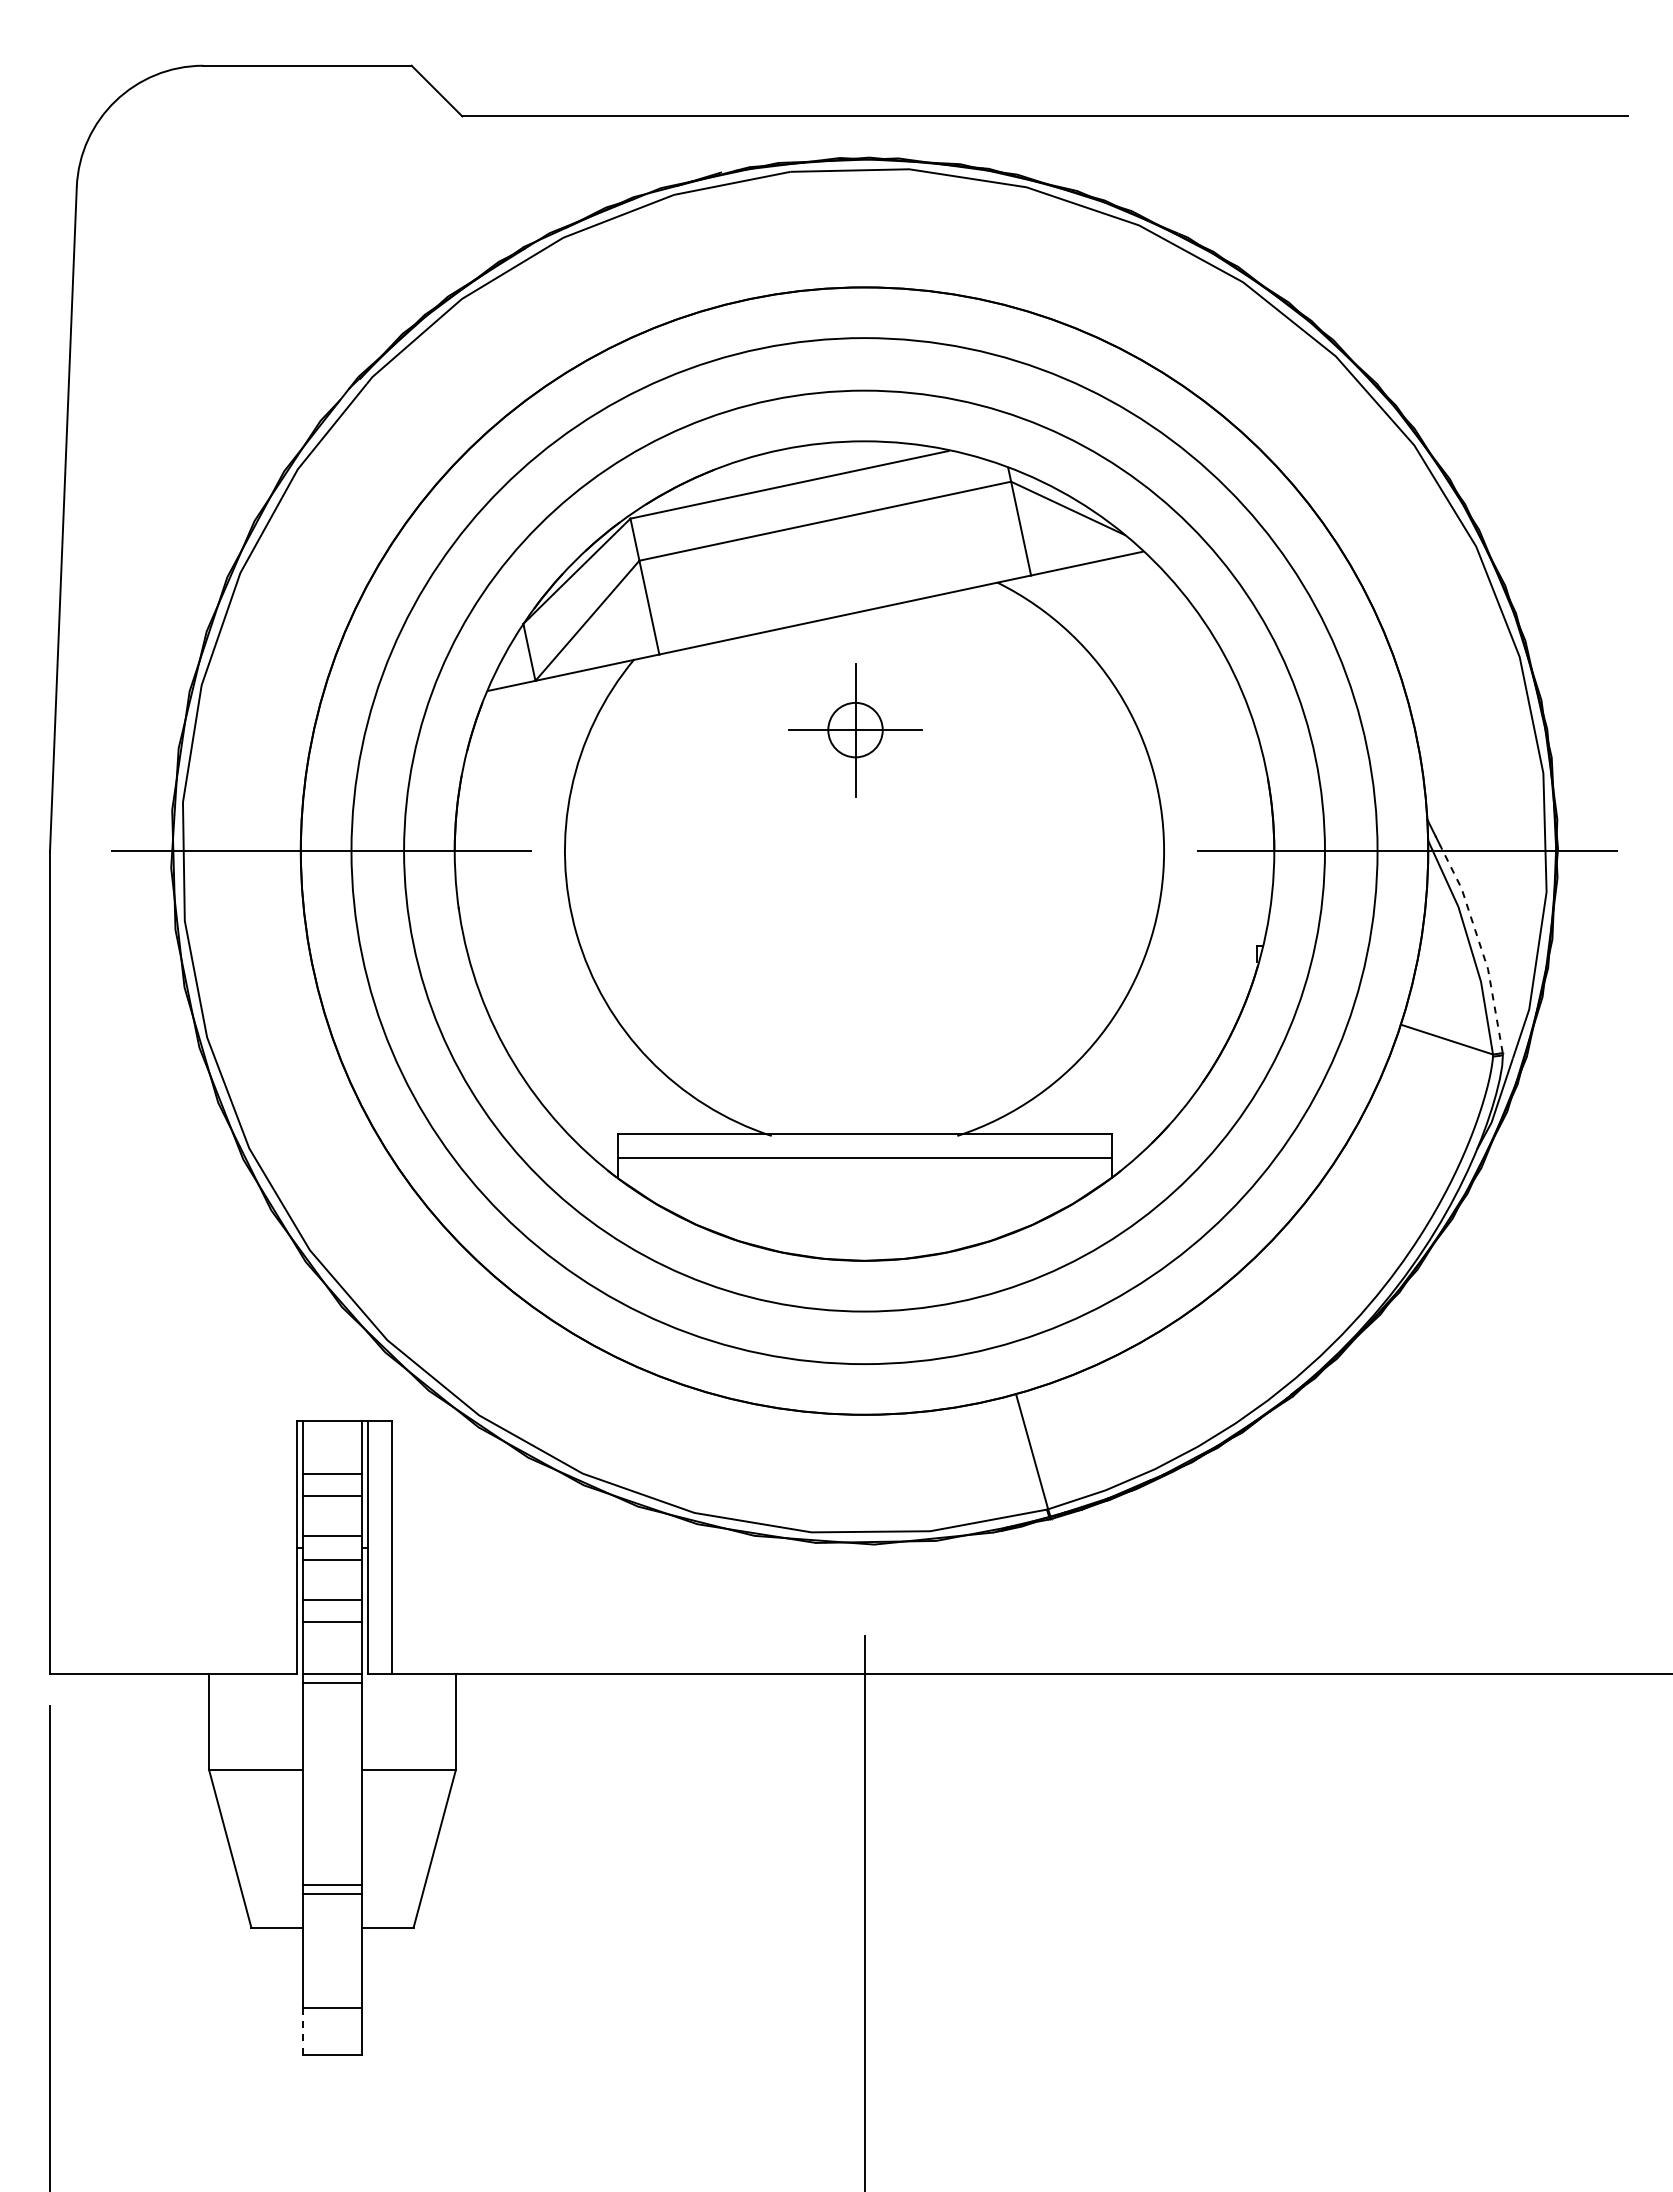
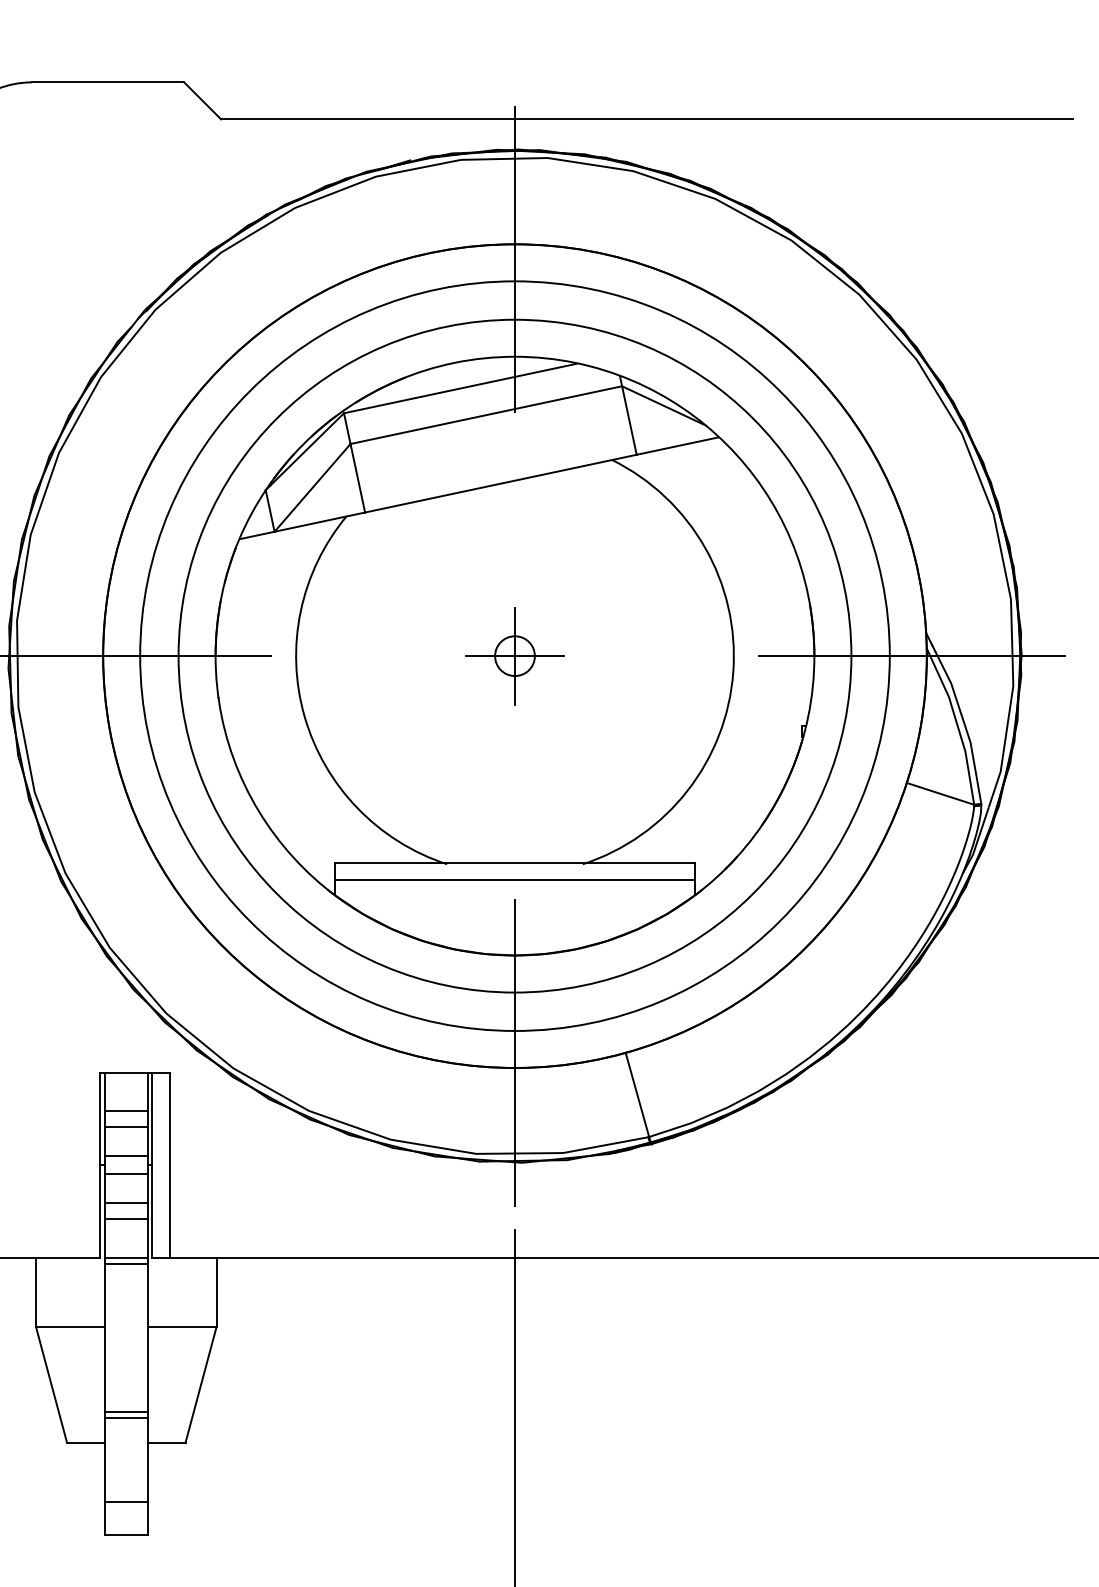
line: (864, 307) -> (514, 258), added
part: (855, 730) -> (514, 656), moved
line: (1480, 945) -> (965, 725), dashed -> solid
line: (864, 1393) -> (514, 1052), added
line: (303, 2030) -> (105, 1517), dashed -> solid

